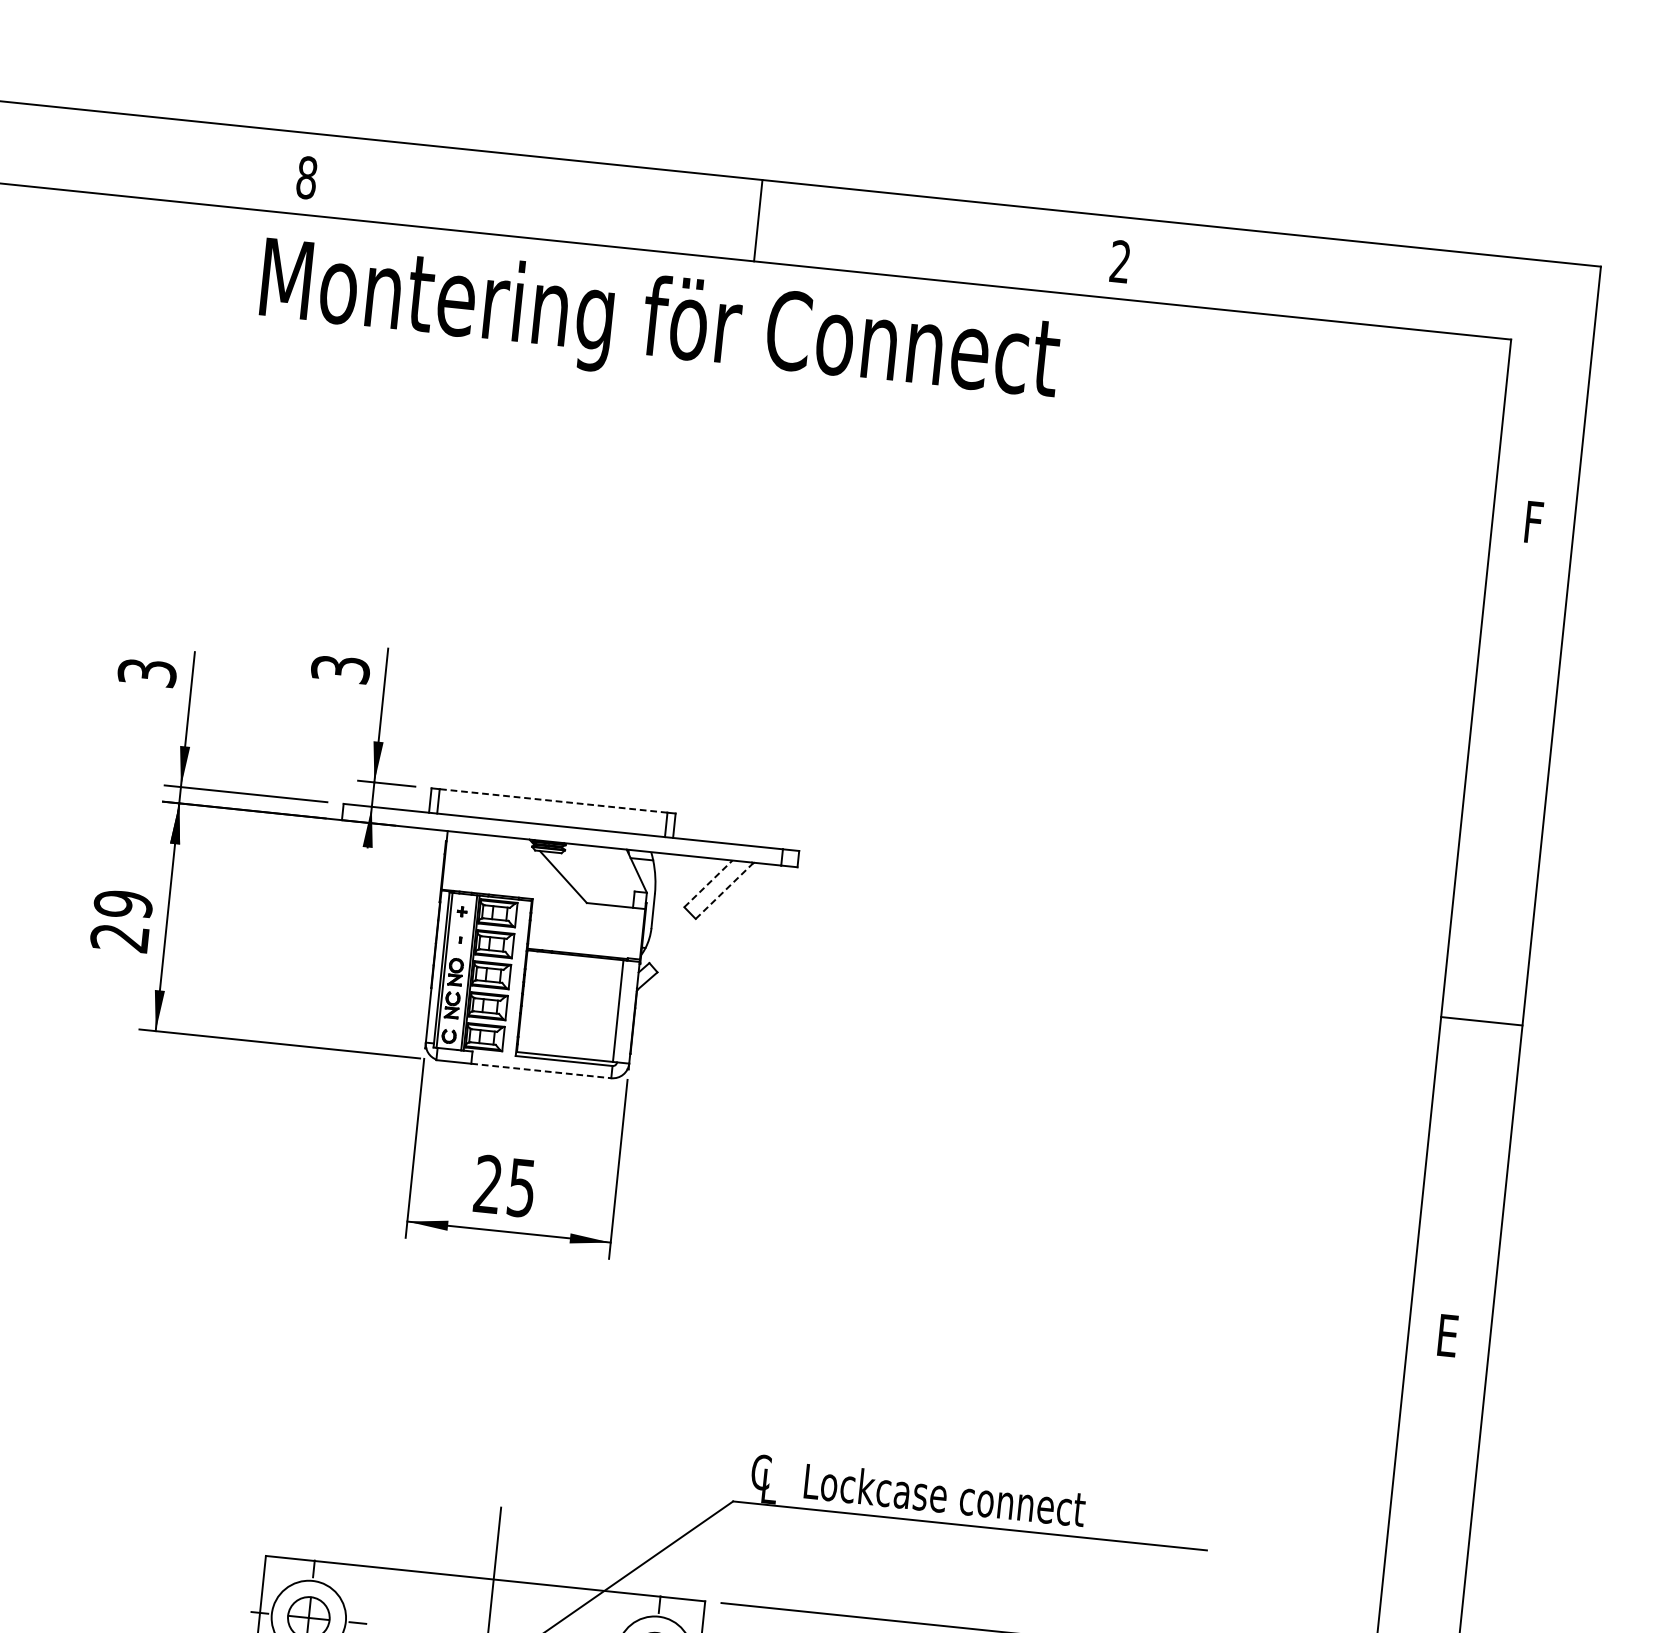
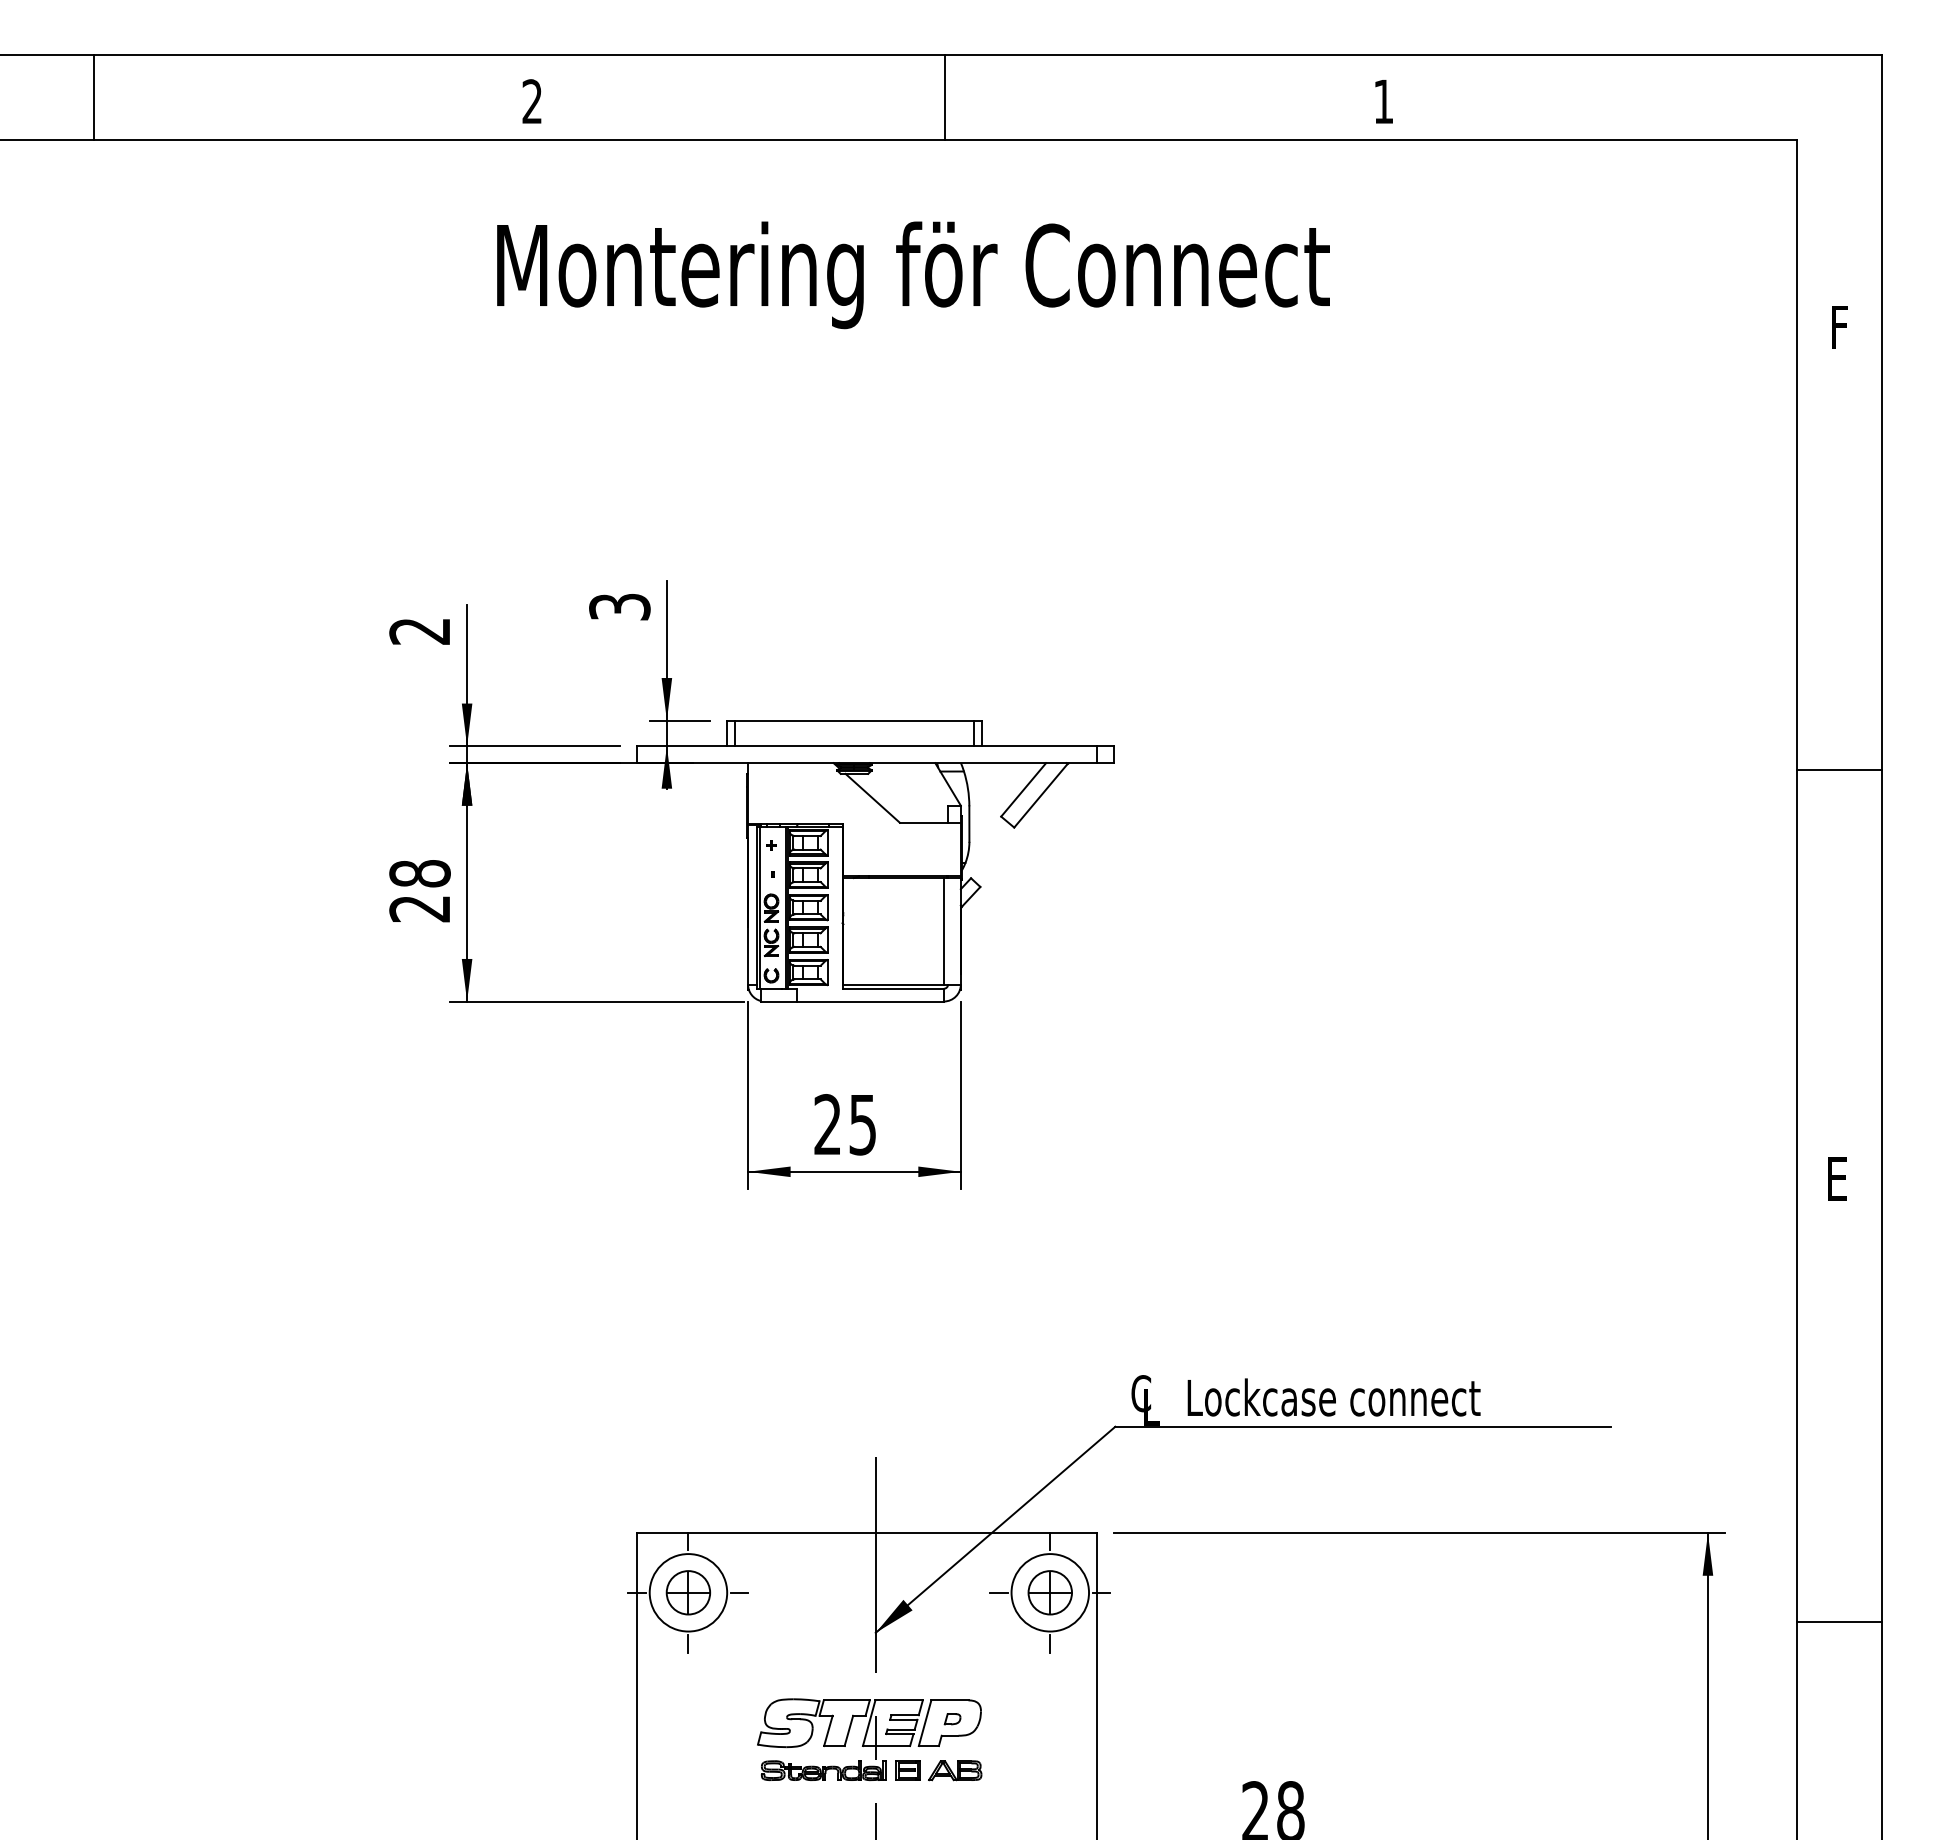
text: (307, 177) -> (532, 101), 8 -> 2
line: (758, 220) -> (945, 97), moved
text: (1120, 261) -> (1383, 101), 2 -> 1
text: (659, 327) -> (913, 275), moved
text: (146, 672) -> (419, 631), 3 -> 2
line: (552, 800) -> (853, 720), dashed -> solid
line: (708, 883) -> (1023, 789), dashed -> solid
line: (724, 890) -> (1041, 795), dashed -> solid
text: (122, 904) -> (419, 873), 29 -> 28
line: (1481, 1021) -> (1838, 770), moved
line: (542, 1071) -> (871, 1001), dashed -> solid

